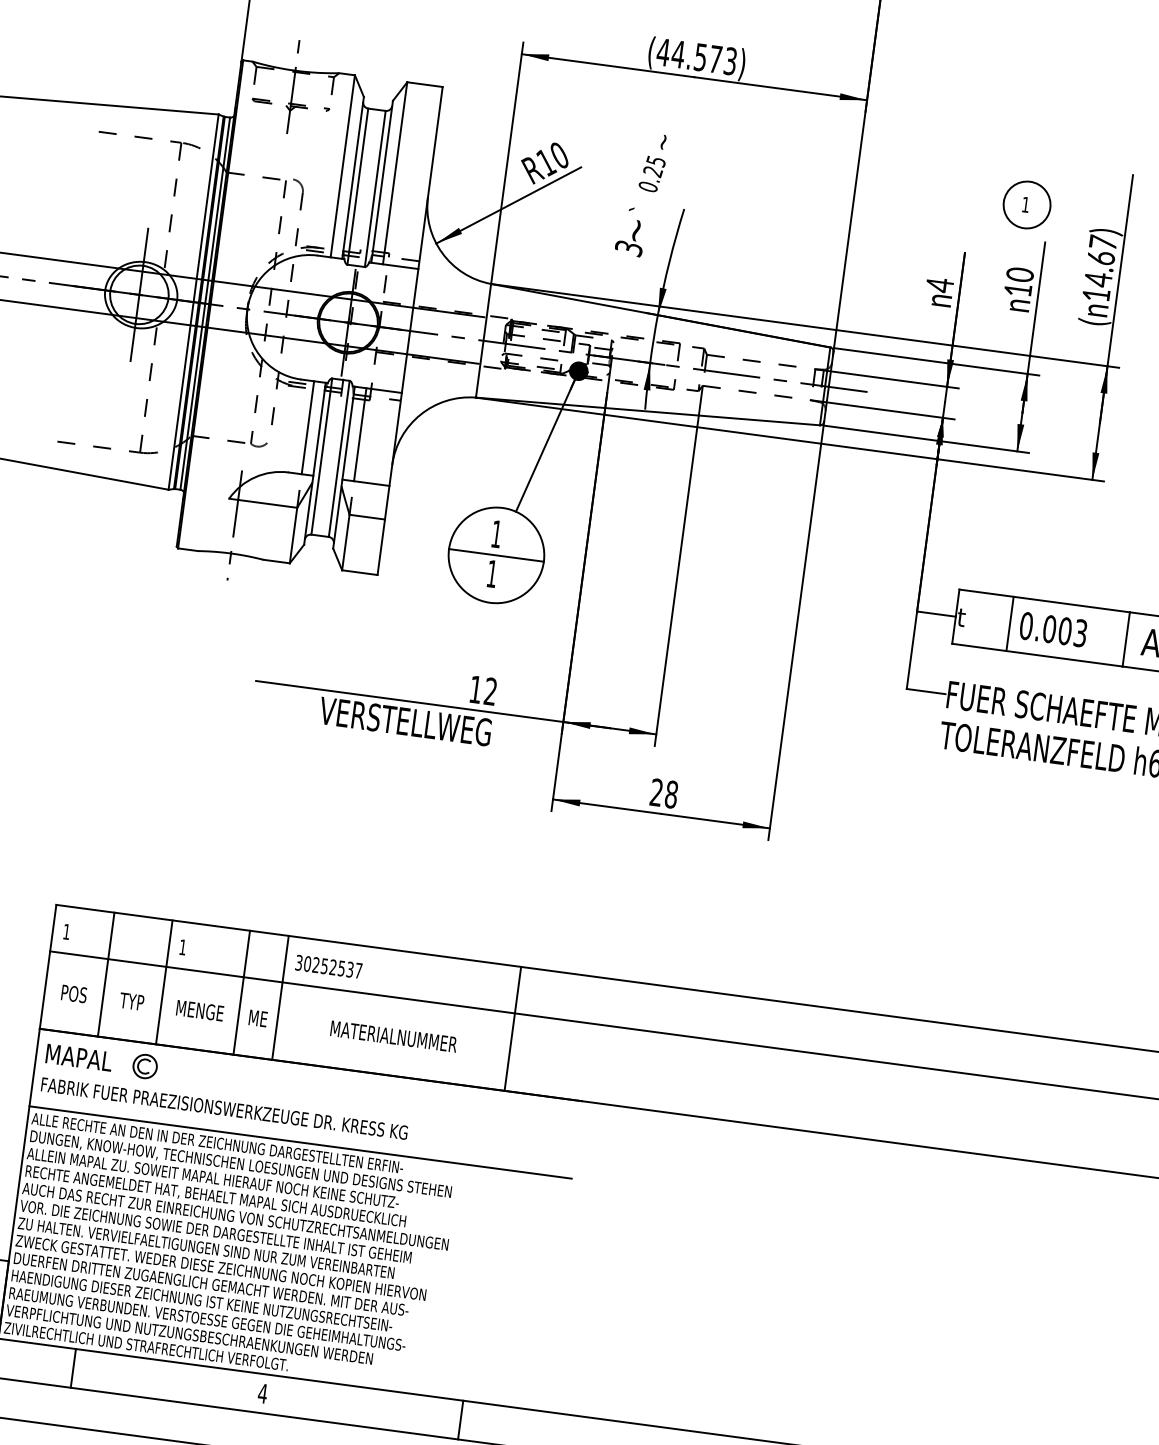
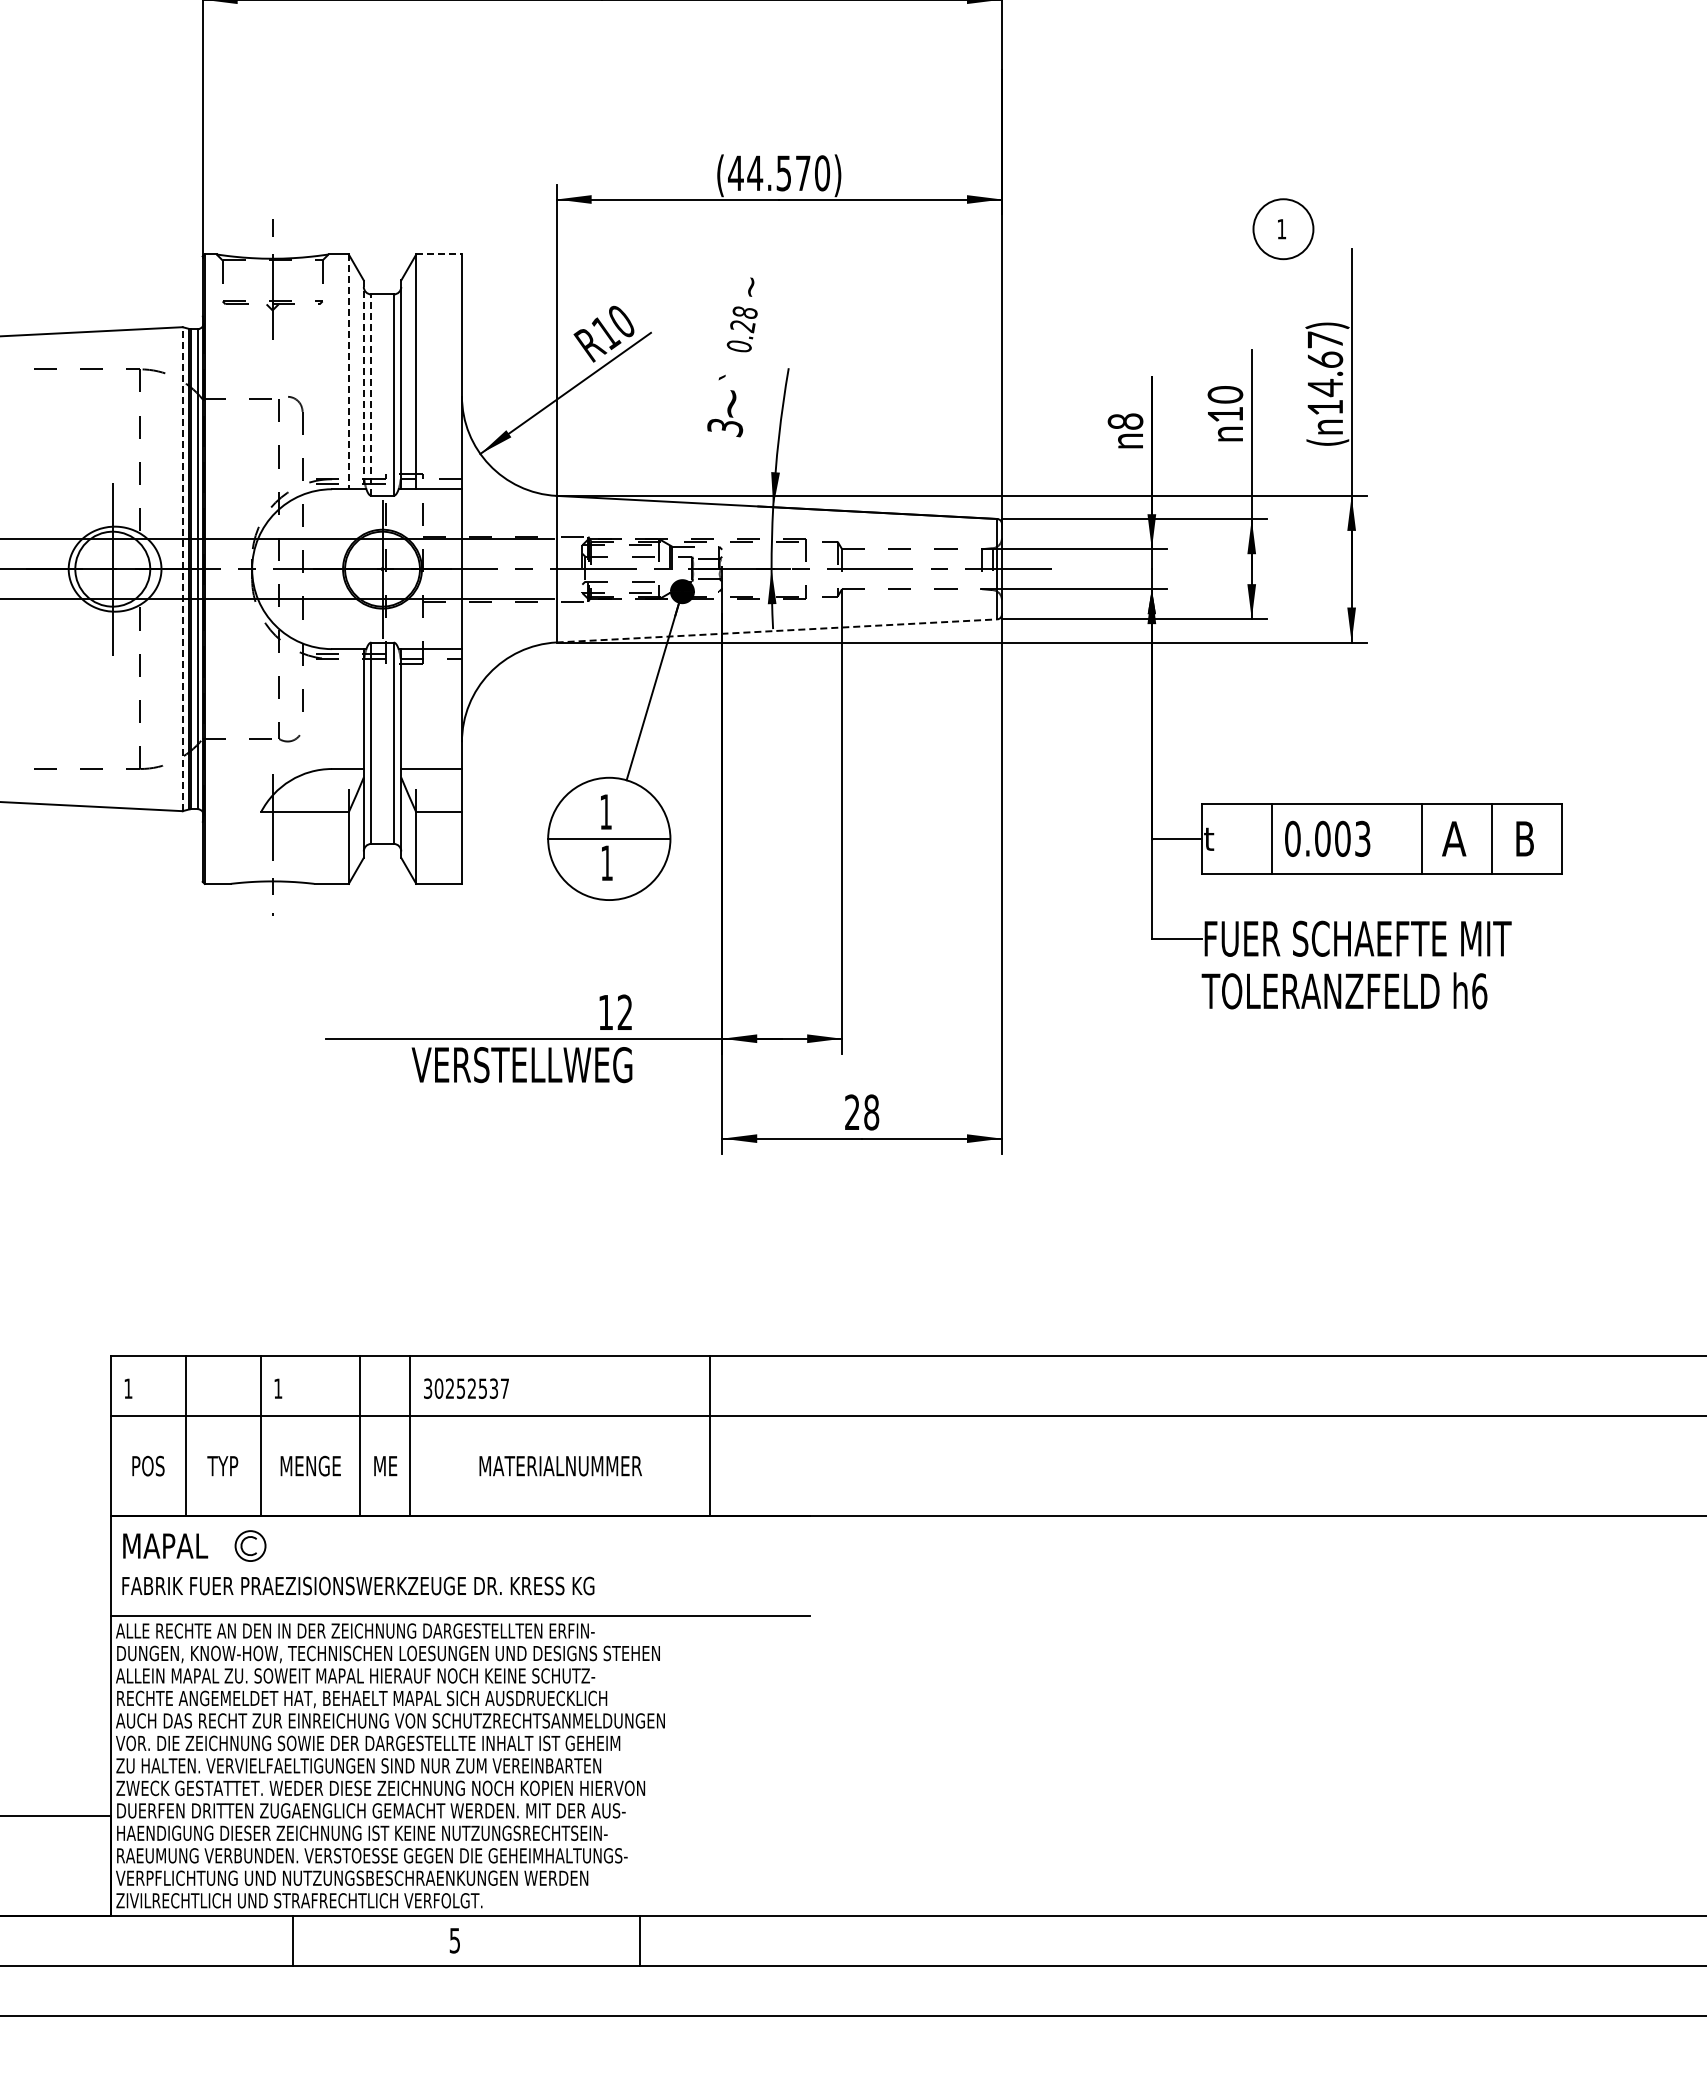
text: (730, 61) -> (822, 173), (44.573) -> (44.570)
line: (425, 84) -> (439, 254), solid -> dashed
text: (655, 161) -> (744, 312), 0.25 -> 0.28
line: (342, 166) -> (348, 372), solid -> dashed
line: (352, 178) -> (363, 385), solid -> dashed
line: (357, 186) -> (371, 395), solid -> dashed
part: (1027, 205) -> (1283, 229), moved
text: (939, 285) -> (1125, 421), 4 -> 8
line: (193, 302) -> (182, 569), solid -> dashed
line: (647, 411) -> (776, 630), solid -> dashed
line: (307, 428) -> (348, 709), removed
line: (360, 435) -> (416, 709), removed
line: (73, 1368) -> (292, 1940), moved
text: (262, 1393) -> (454, 1940), 4 -> 5
line: (460, 1419) -> (640, 1940), moved

